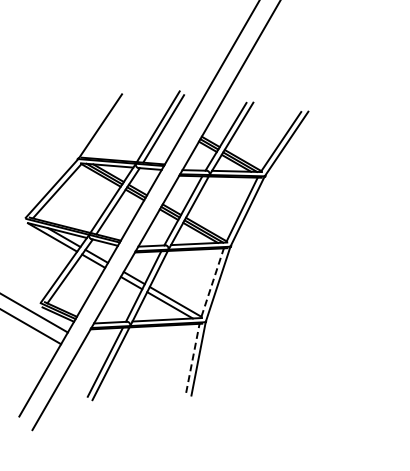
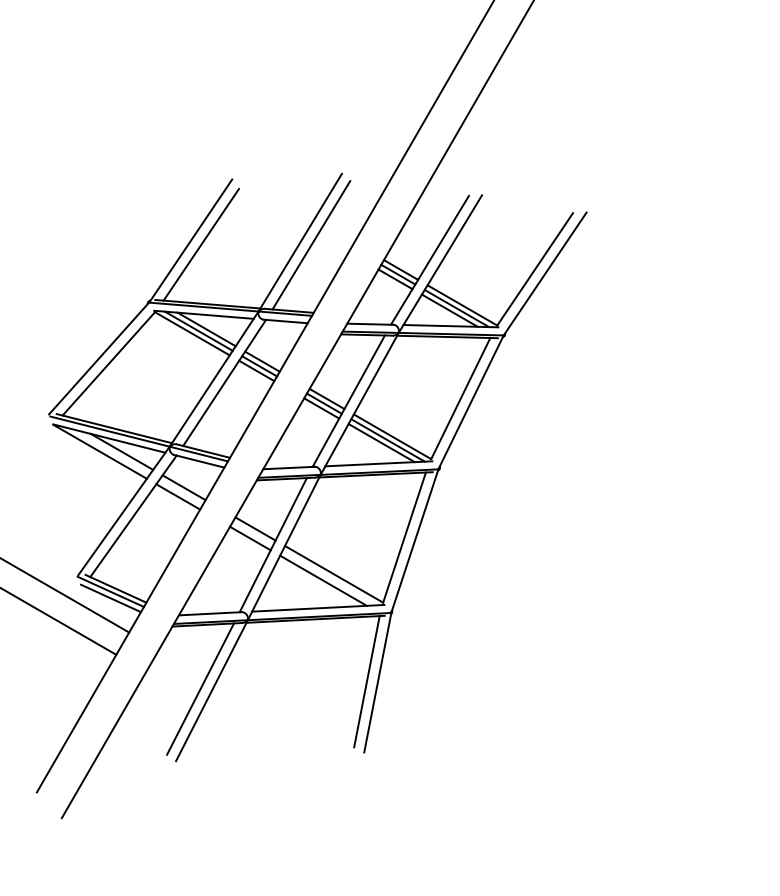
line: (105, 128) -> (200, 244), added
line: (212, 282) -> (404, 537), dashed -> solid
line: (192, 357) -> (366, 680), dashed -> solid

